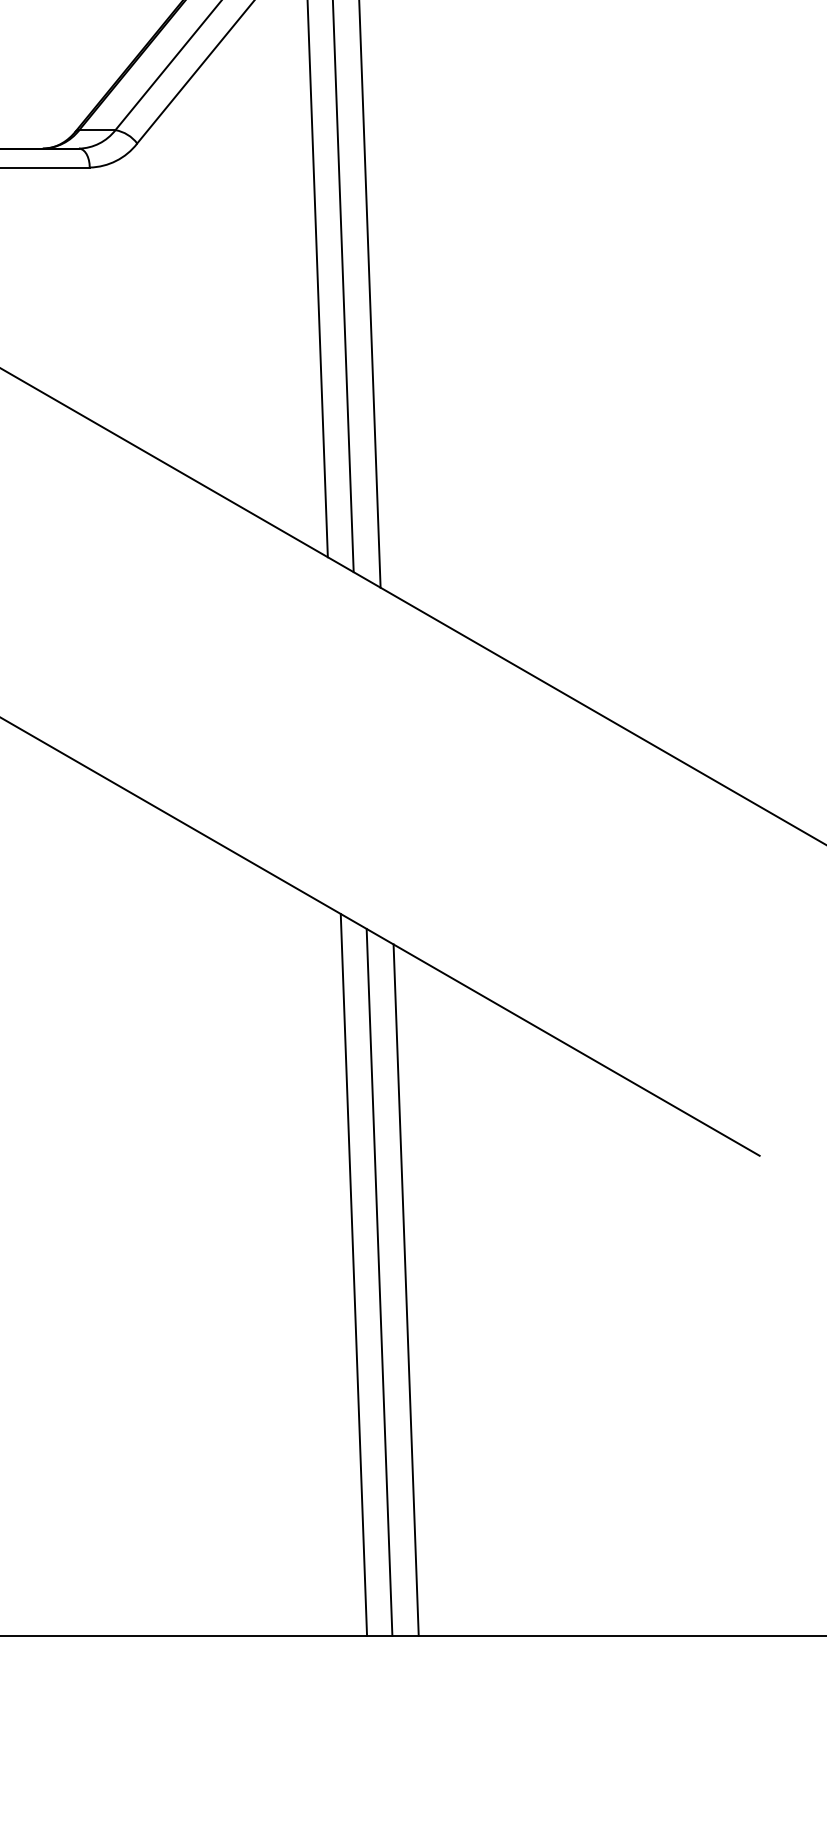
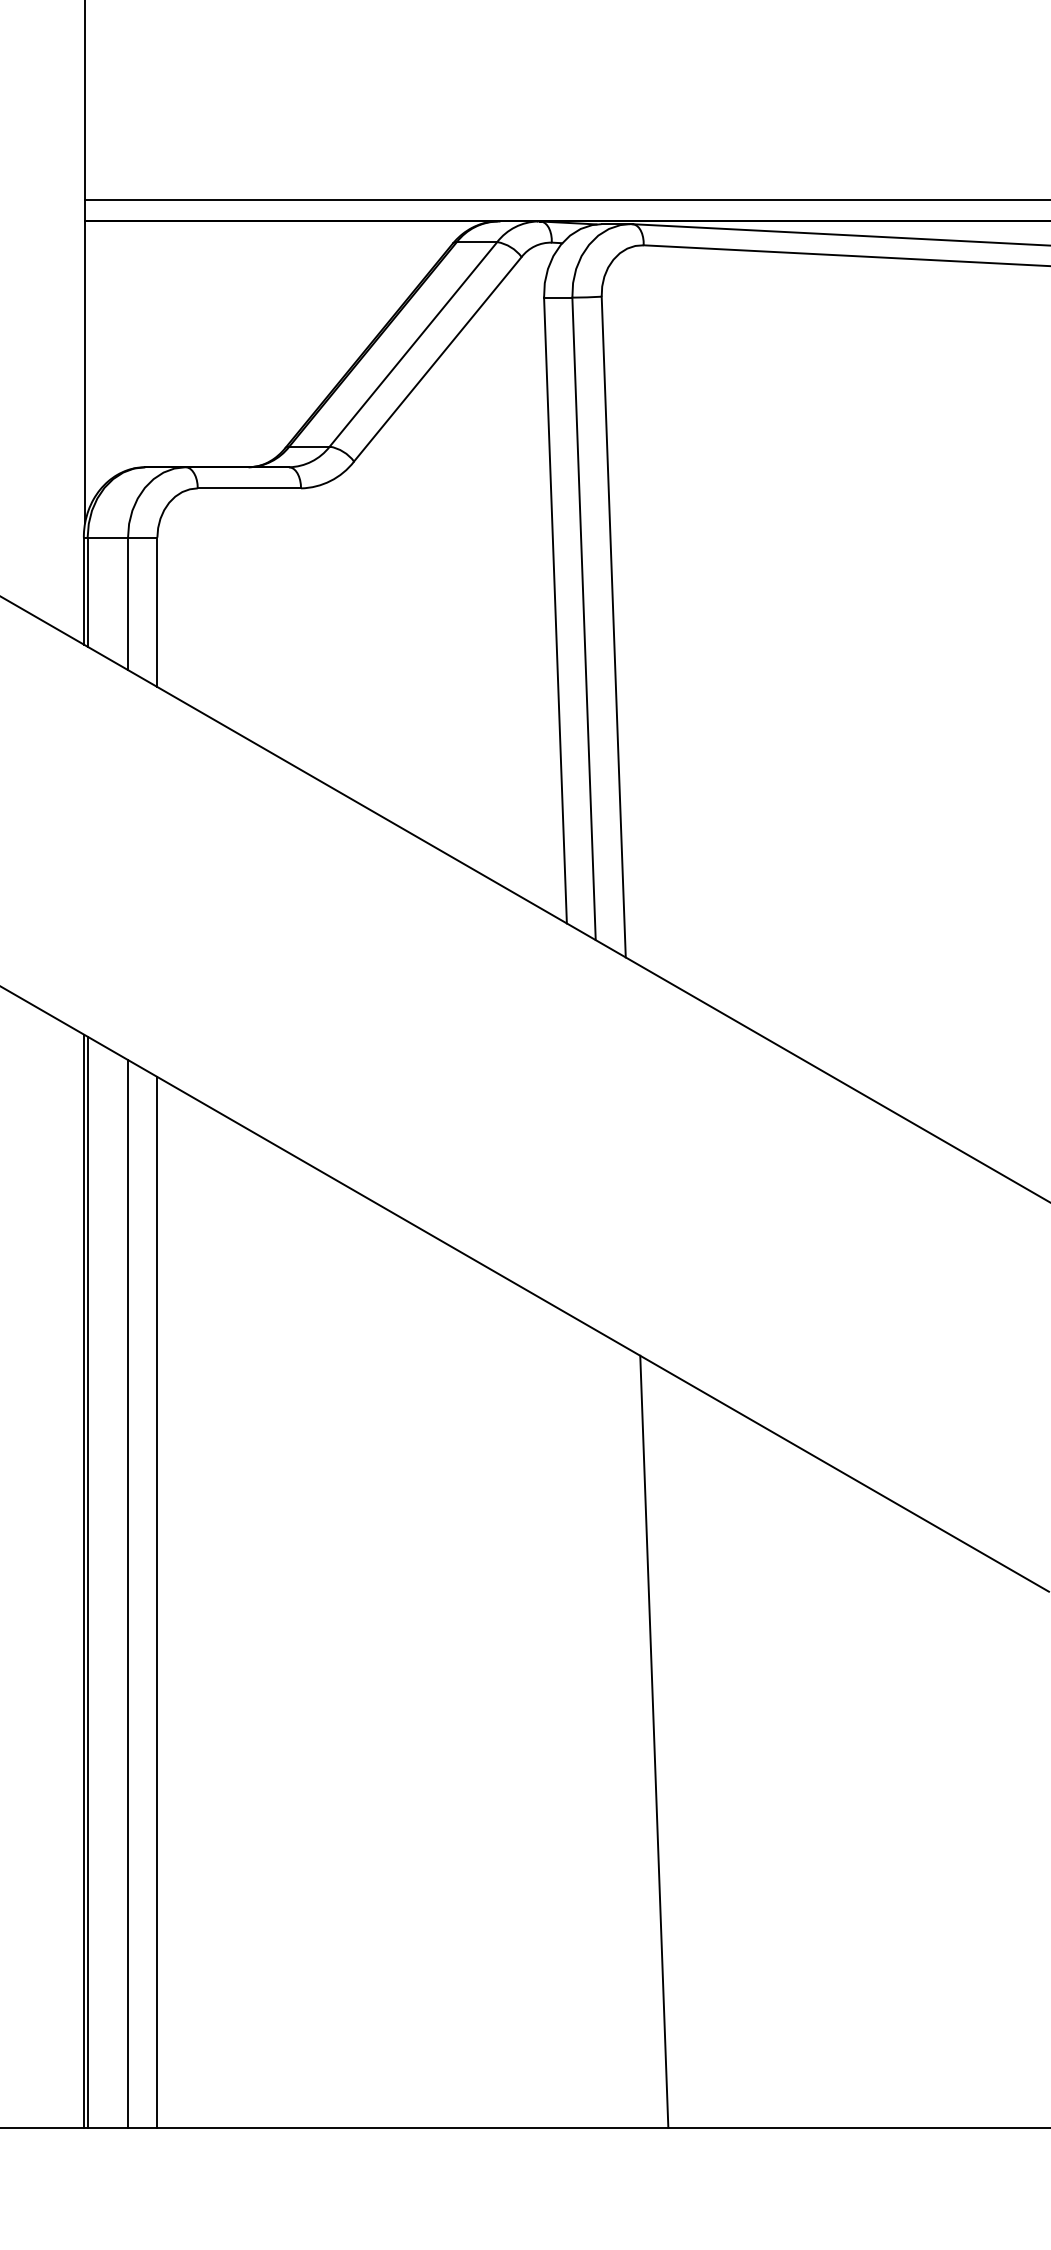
line: (353, 1274) -> (595, 1724), removed
line: (379, 1281) -> (624, 1732), removed

